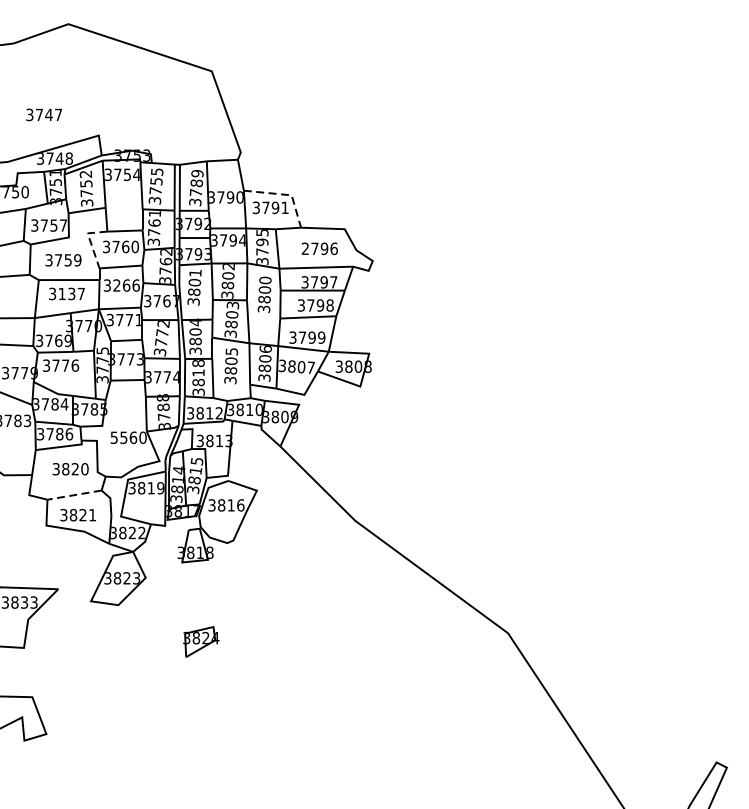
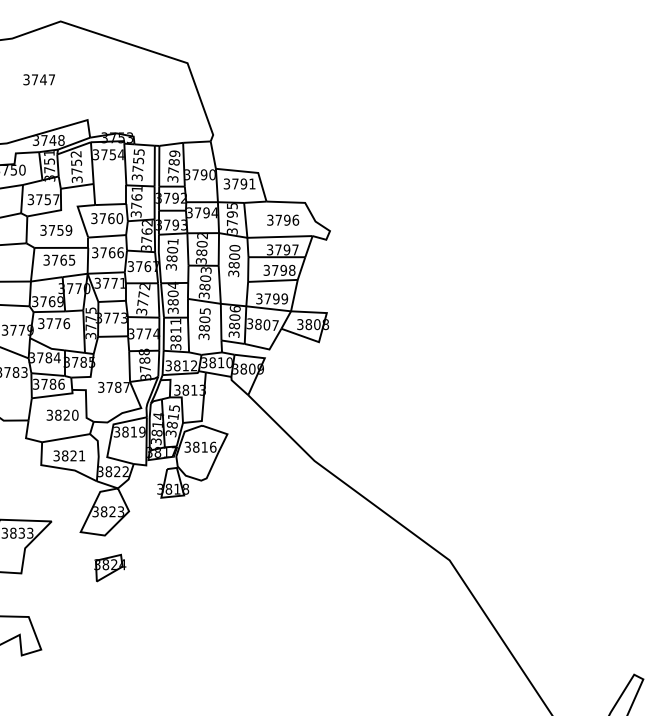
text: (43, 114) -> (38, 79), moved
line: (285, 194) -> (252, 172), dashed -> solid
line: (89, 241) -> (79, 213), dashed -> solid
text: (305, 249) -> (270, 220), 2796 -> 3796
text: (116, 285) -> (103, 252), 3266 -> 3766
text: (71, 293) -> (63, 259), 3137 -> 3765
text: (198, 363) -> (175, 321), 3818 -> 3811
text: (129, 436) -> (114, 386), 5560 -> 3787
line: (73, 495) -> (65, 438), dashed -> solid
part: (201, 641) -> (110, 567), moved

